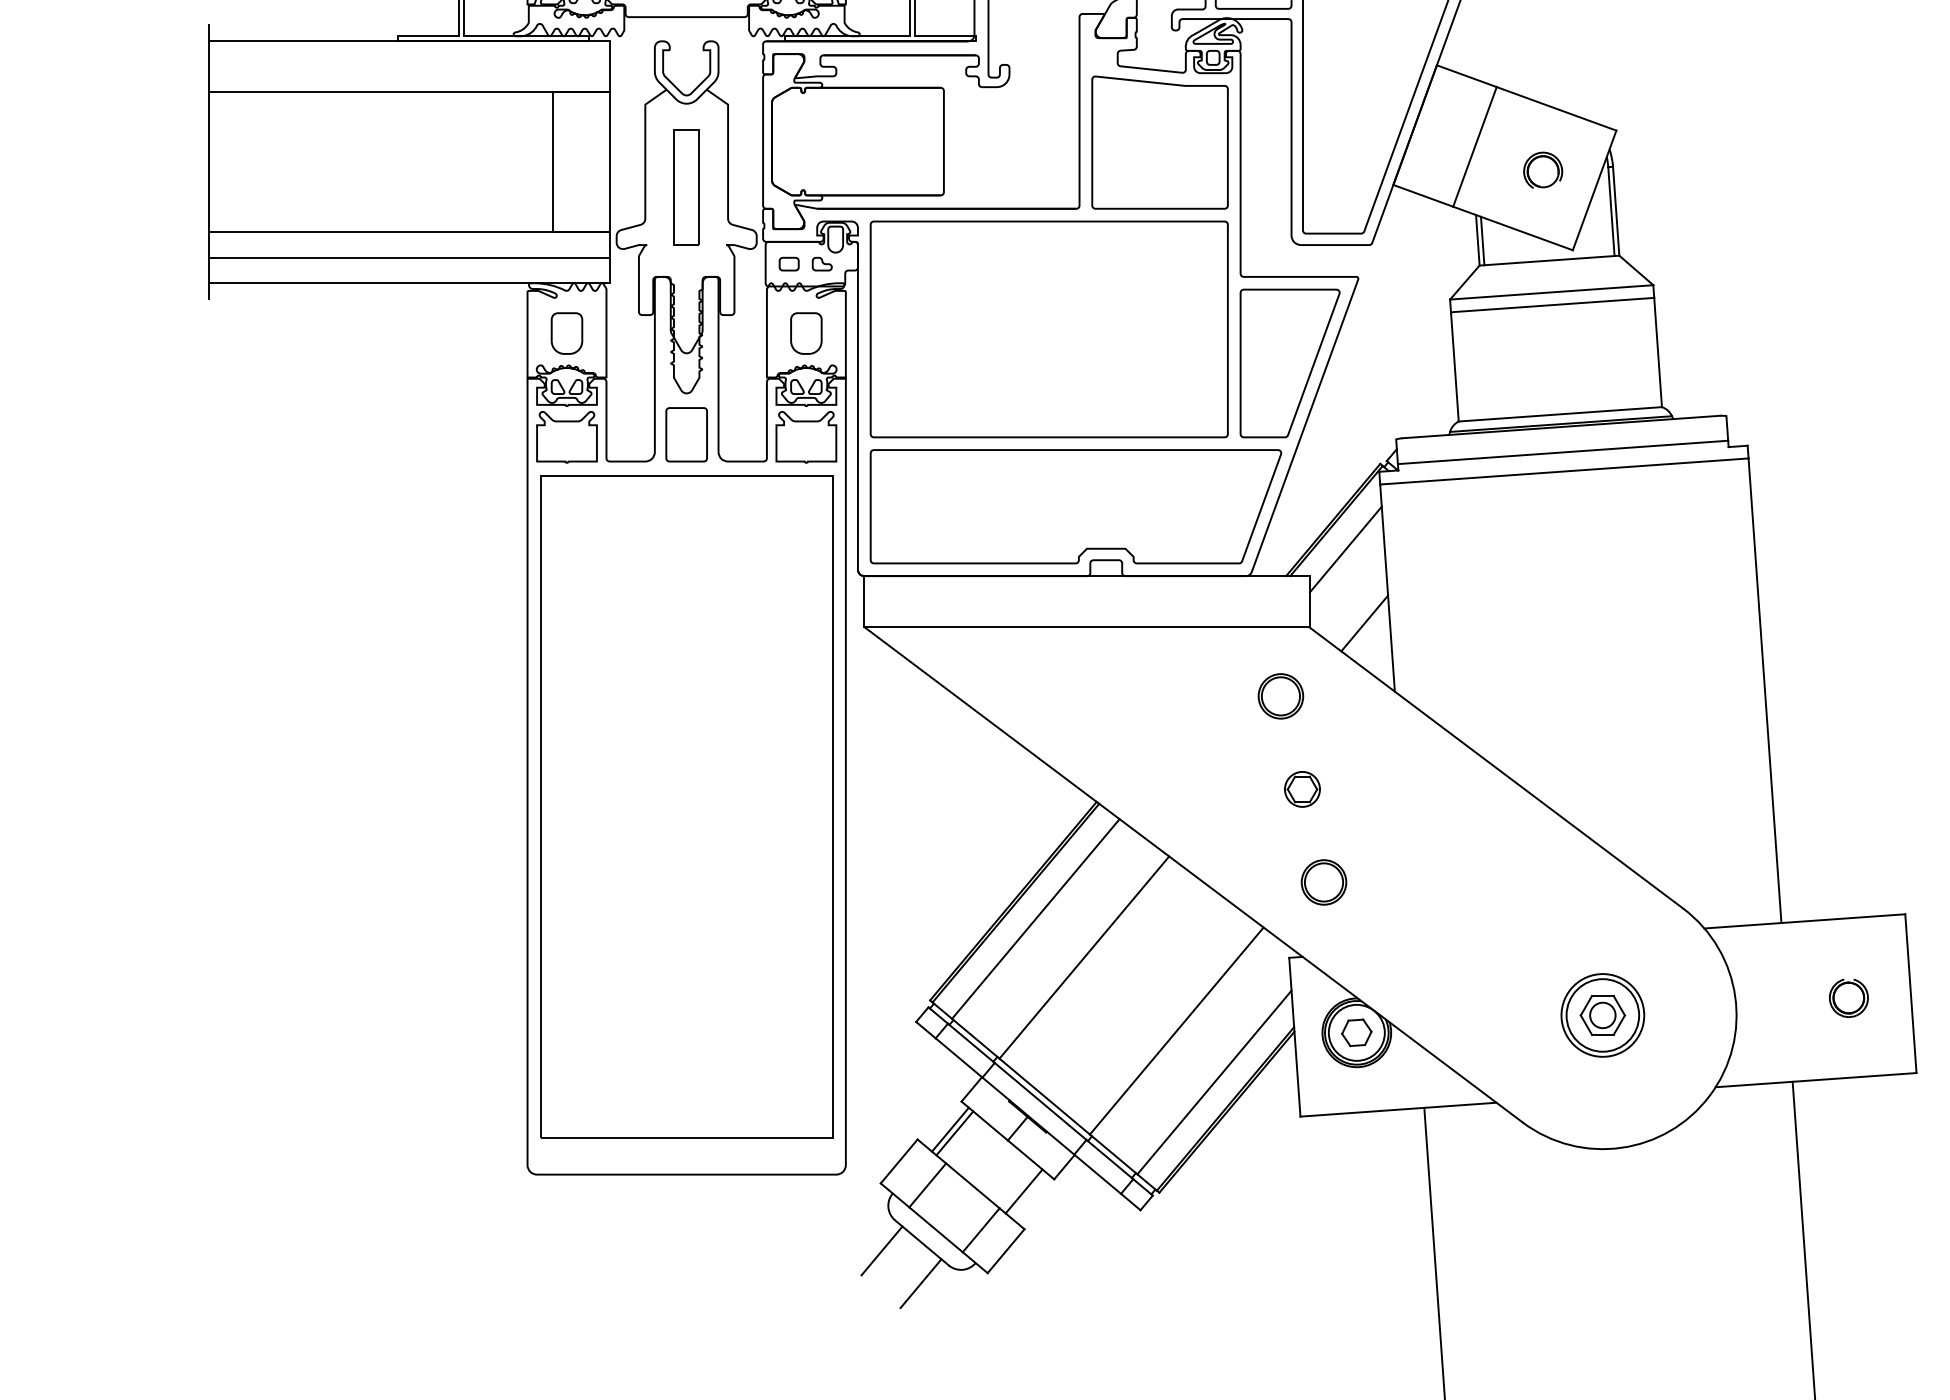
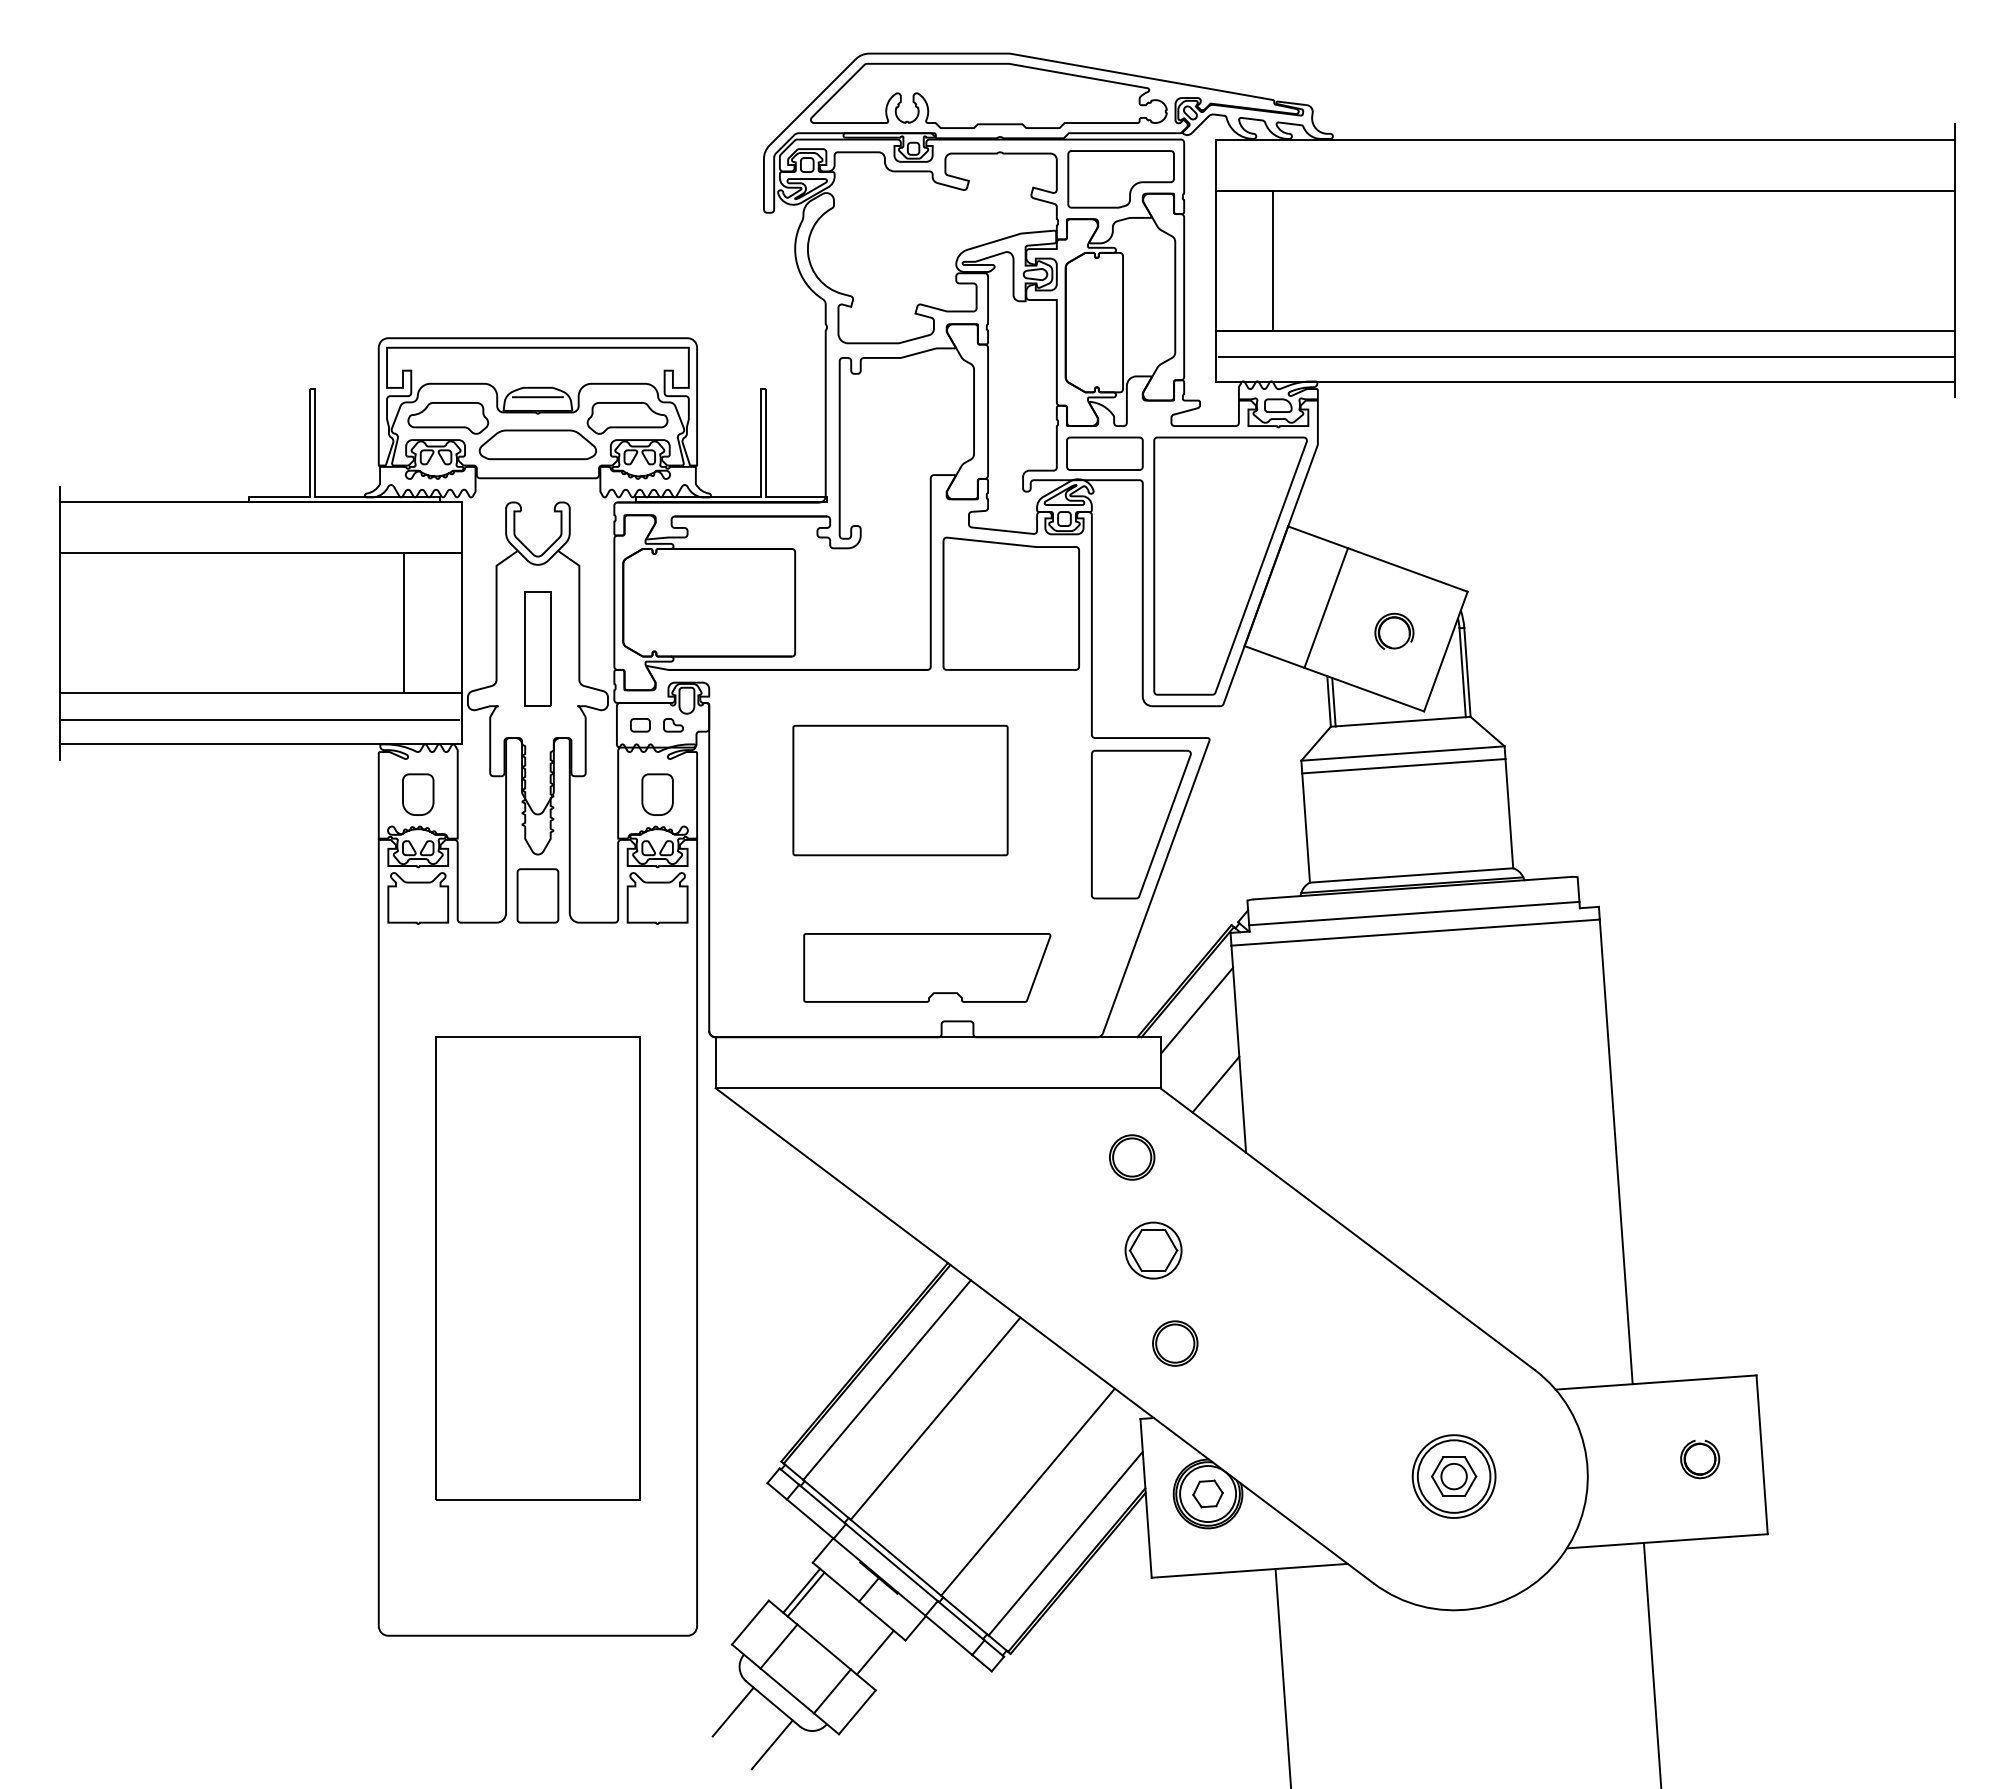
part: (1049, 329) -> (900, 790), size x0.6
part: (1076, 506) -> (927, 967), size x0.6
part: (1302, 789) -> (1153, 1250), size x1.6
part: (686, 806) -> (537, 1267), size x0.7

